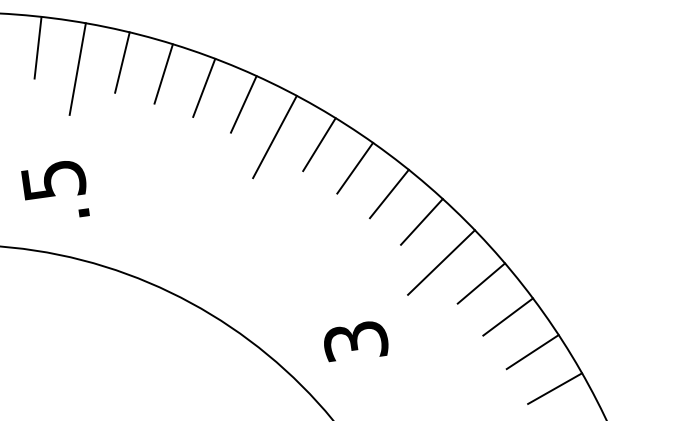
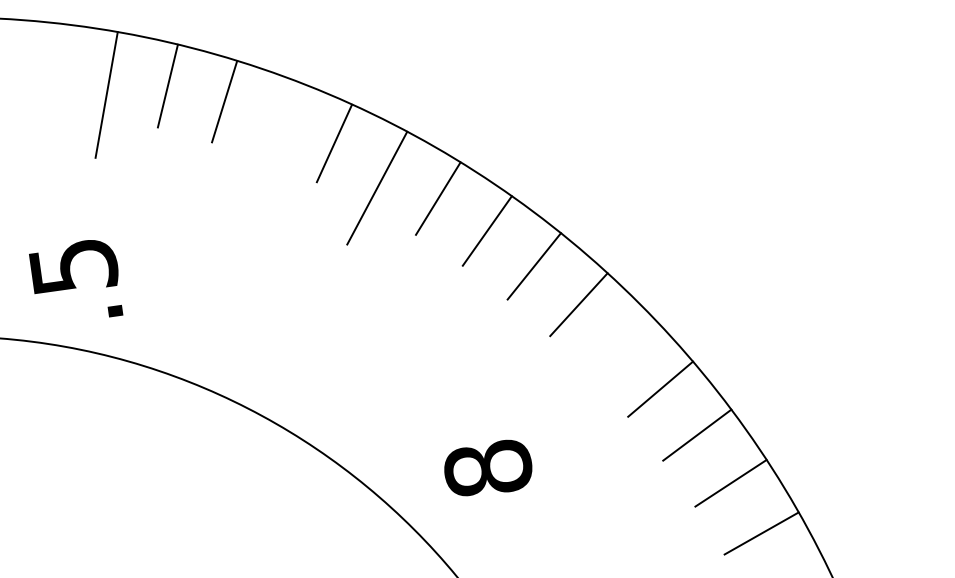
line: (37, 47) -> (51, 65), removed
line: (204, 87) -> (280, 120), removed
text: (55, 189) -> (76, 278), moved
line: (441, 262) -> (605, 360), removed
text: (356, 341) -> (488, 468), 3 -> 8

